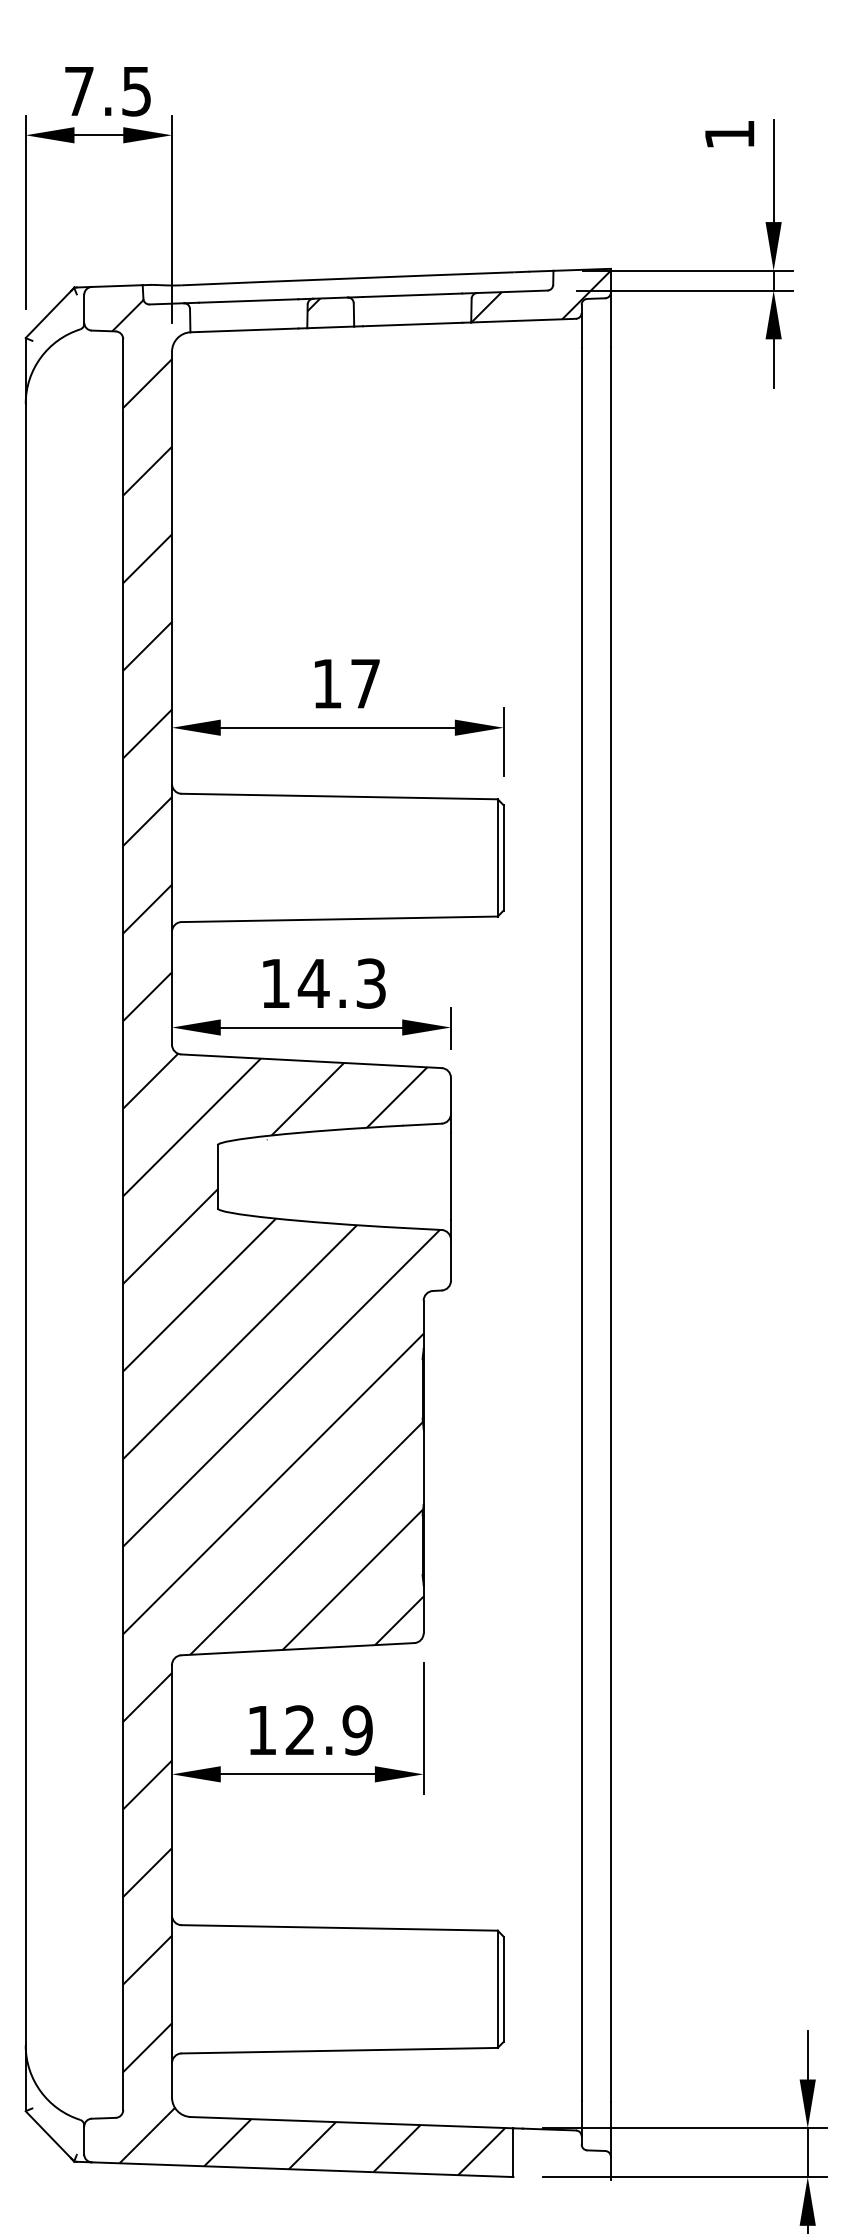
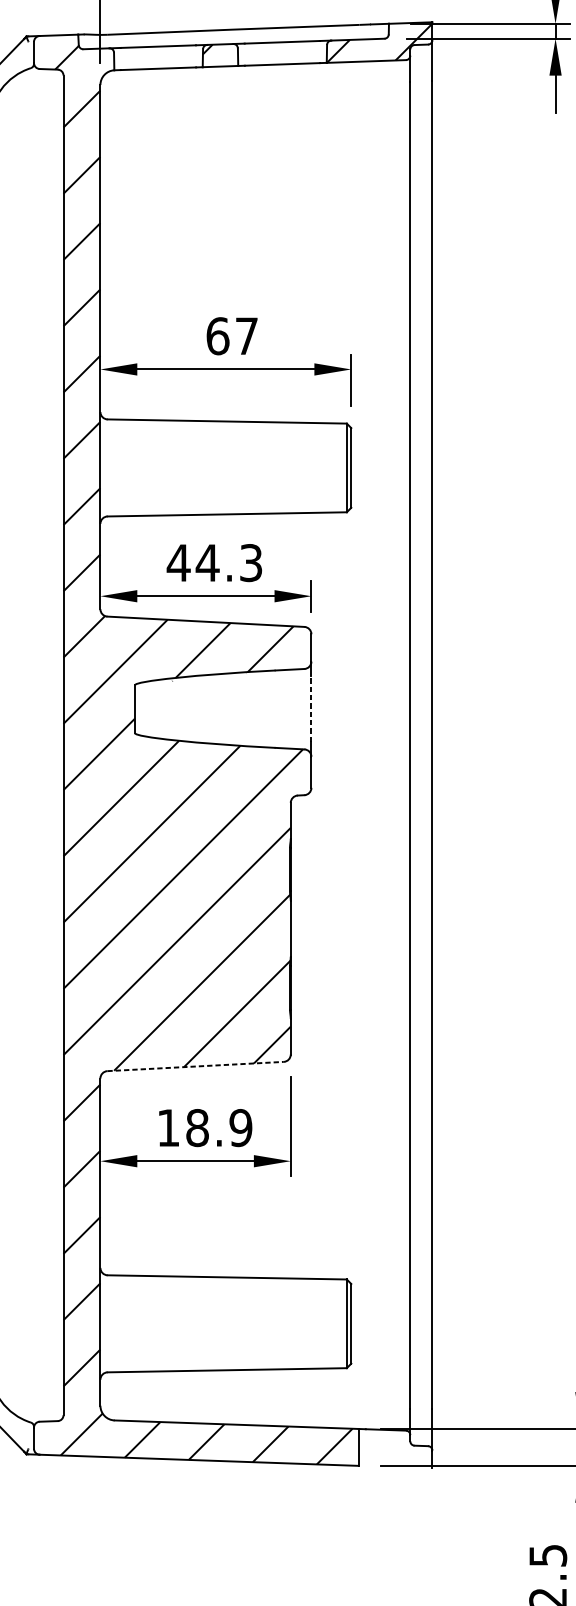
text: (327, 683) -> (218, 335), 17 -> 67
text: (275, 983) -> (178, 562), 14.3 -> 44.3
line: (450, 1176) -> (311, 708), solid -> dashed
line: (297, 1649) -> (195, 1066), solid -> dashed
text: (300, 1730) -> (197, 1128), 12.9 -> 18.9

